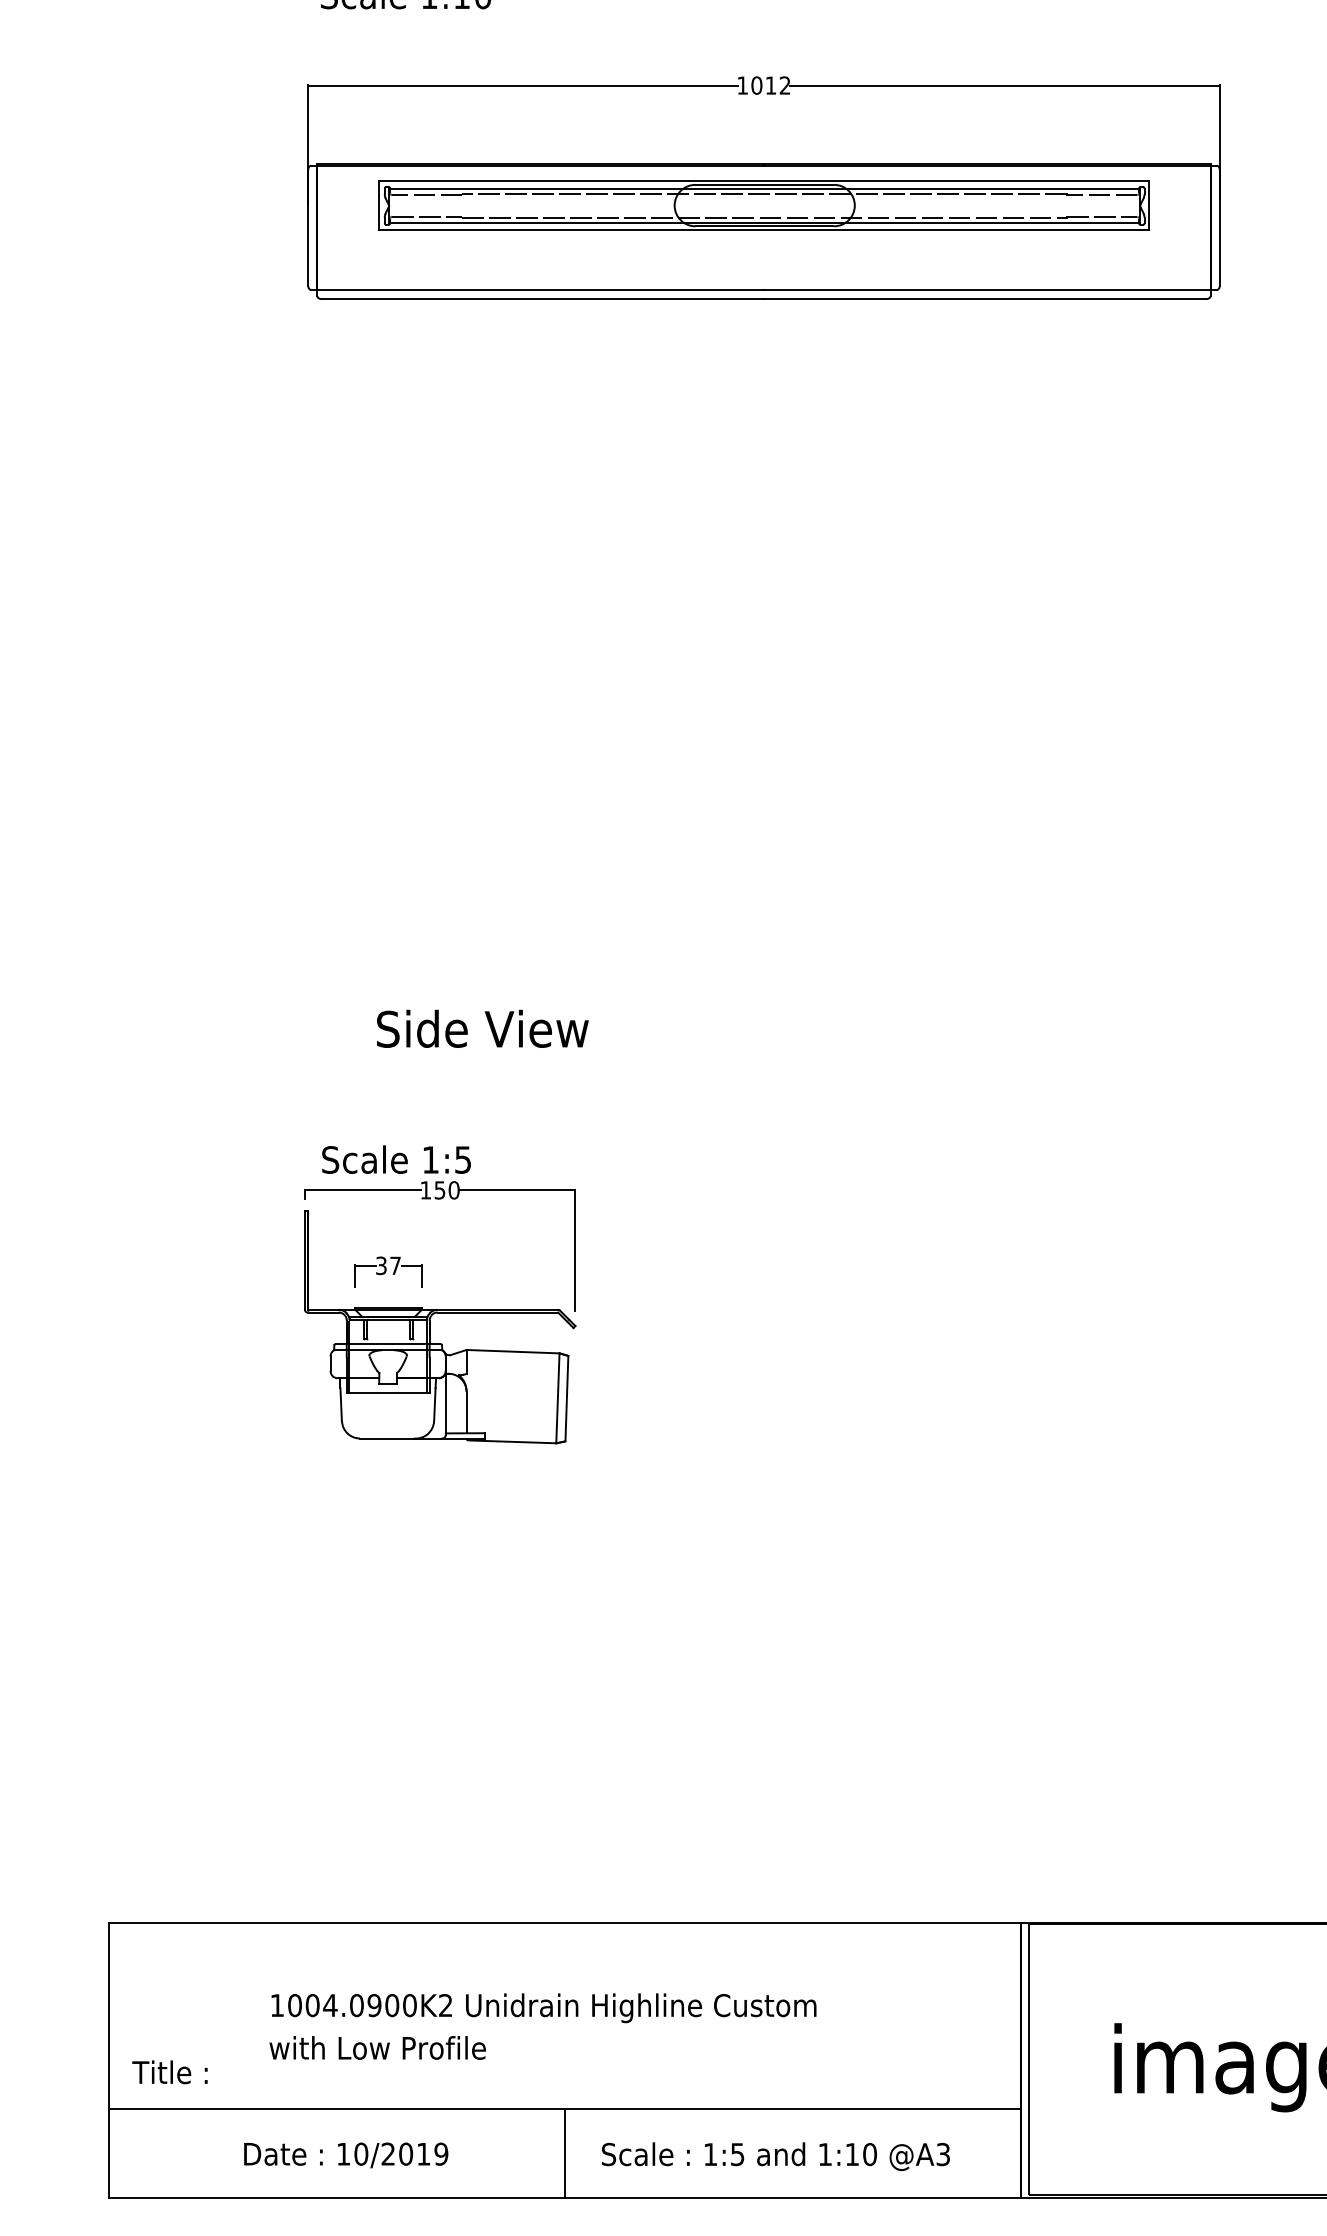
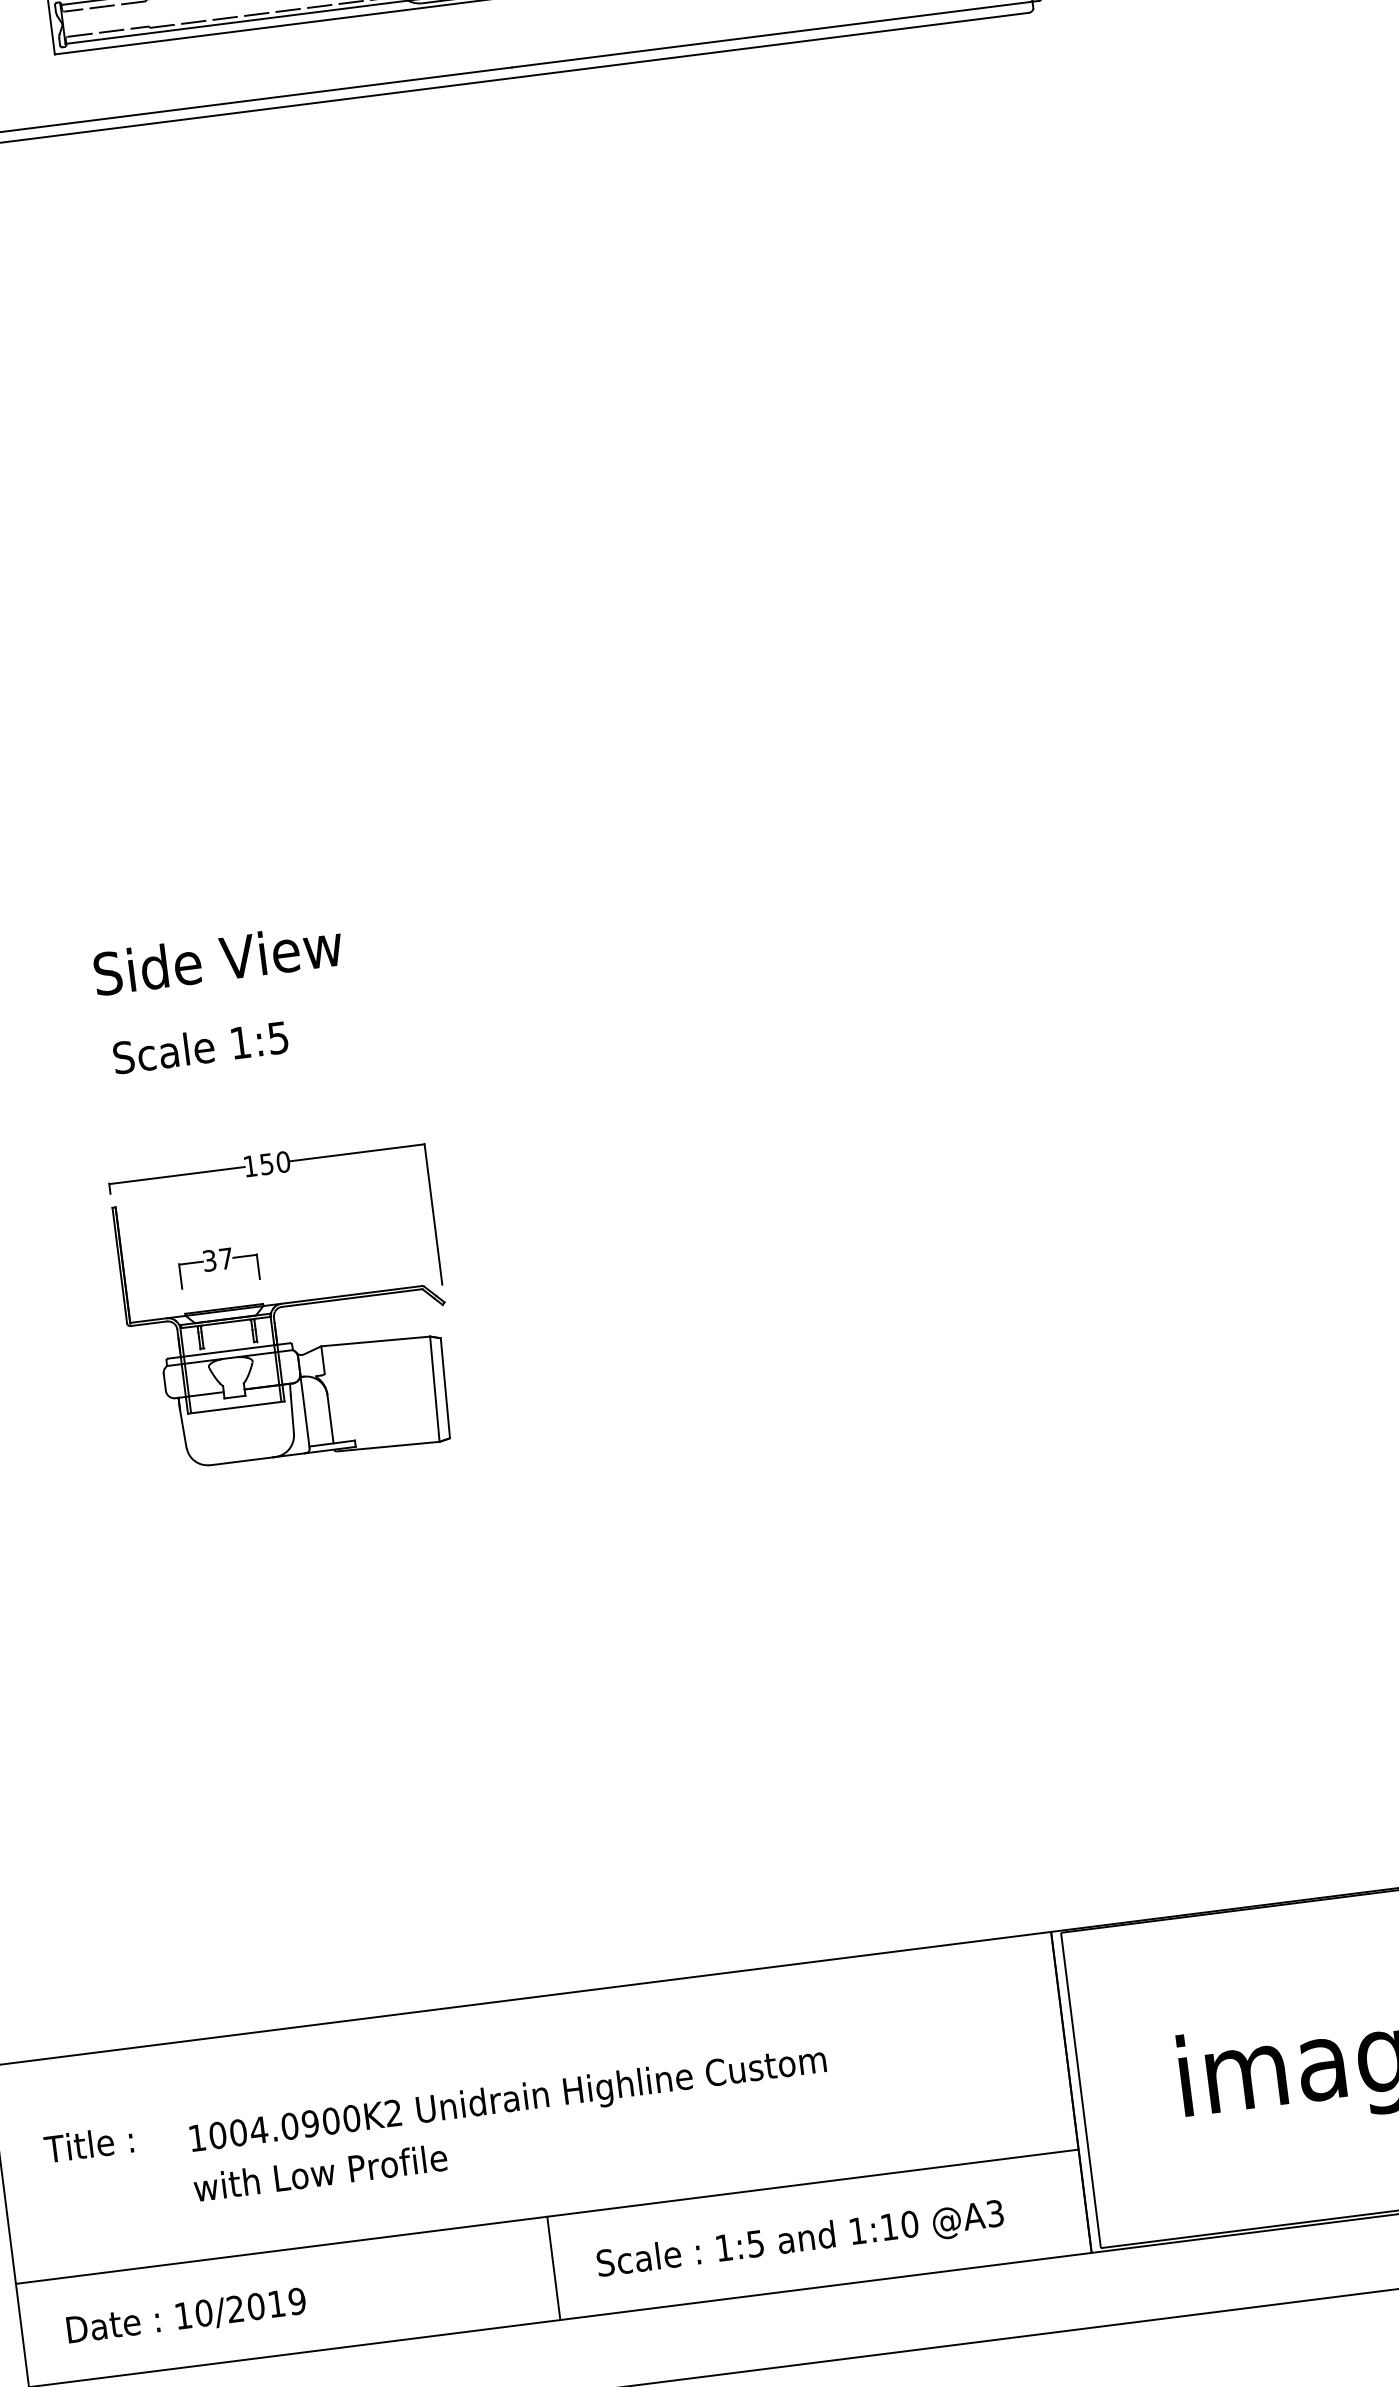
text: (482, 1028) -> (217, 958), moved
text: (396, 1159) -> (200, 1047), moved
text: (169, 2072) -> (88, 2144), moved
text: (346, 2155) -> (186, 2316), moved

